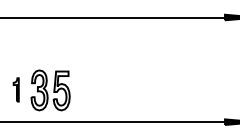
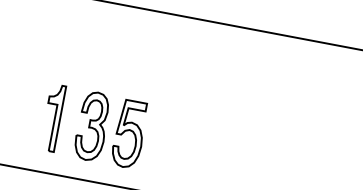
part: (16, 89) -> (53, 117), size x1.67

